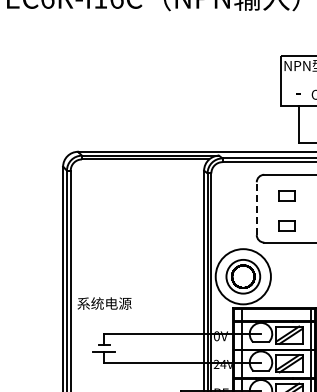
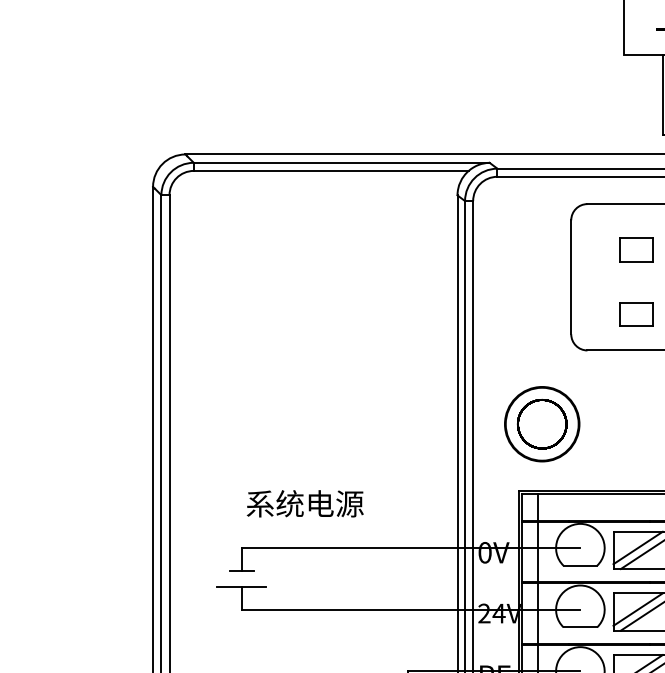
line: (256, 208) -> (570, 276), dashed -> solid
circle: (243, 276) -> (542, 423), size x0.62
text: (104, 303) -> (305, 503), moved

